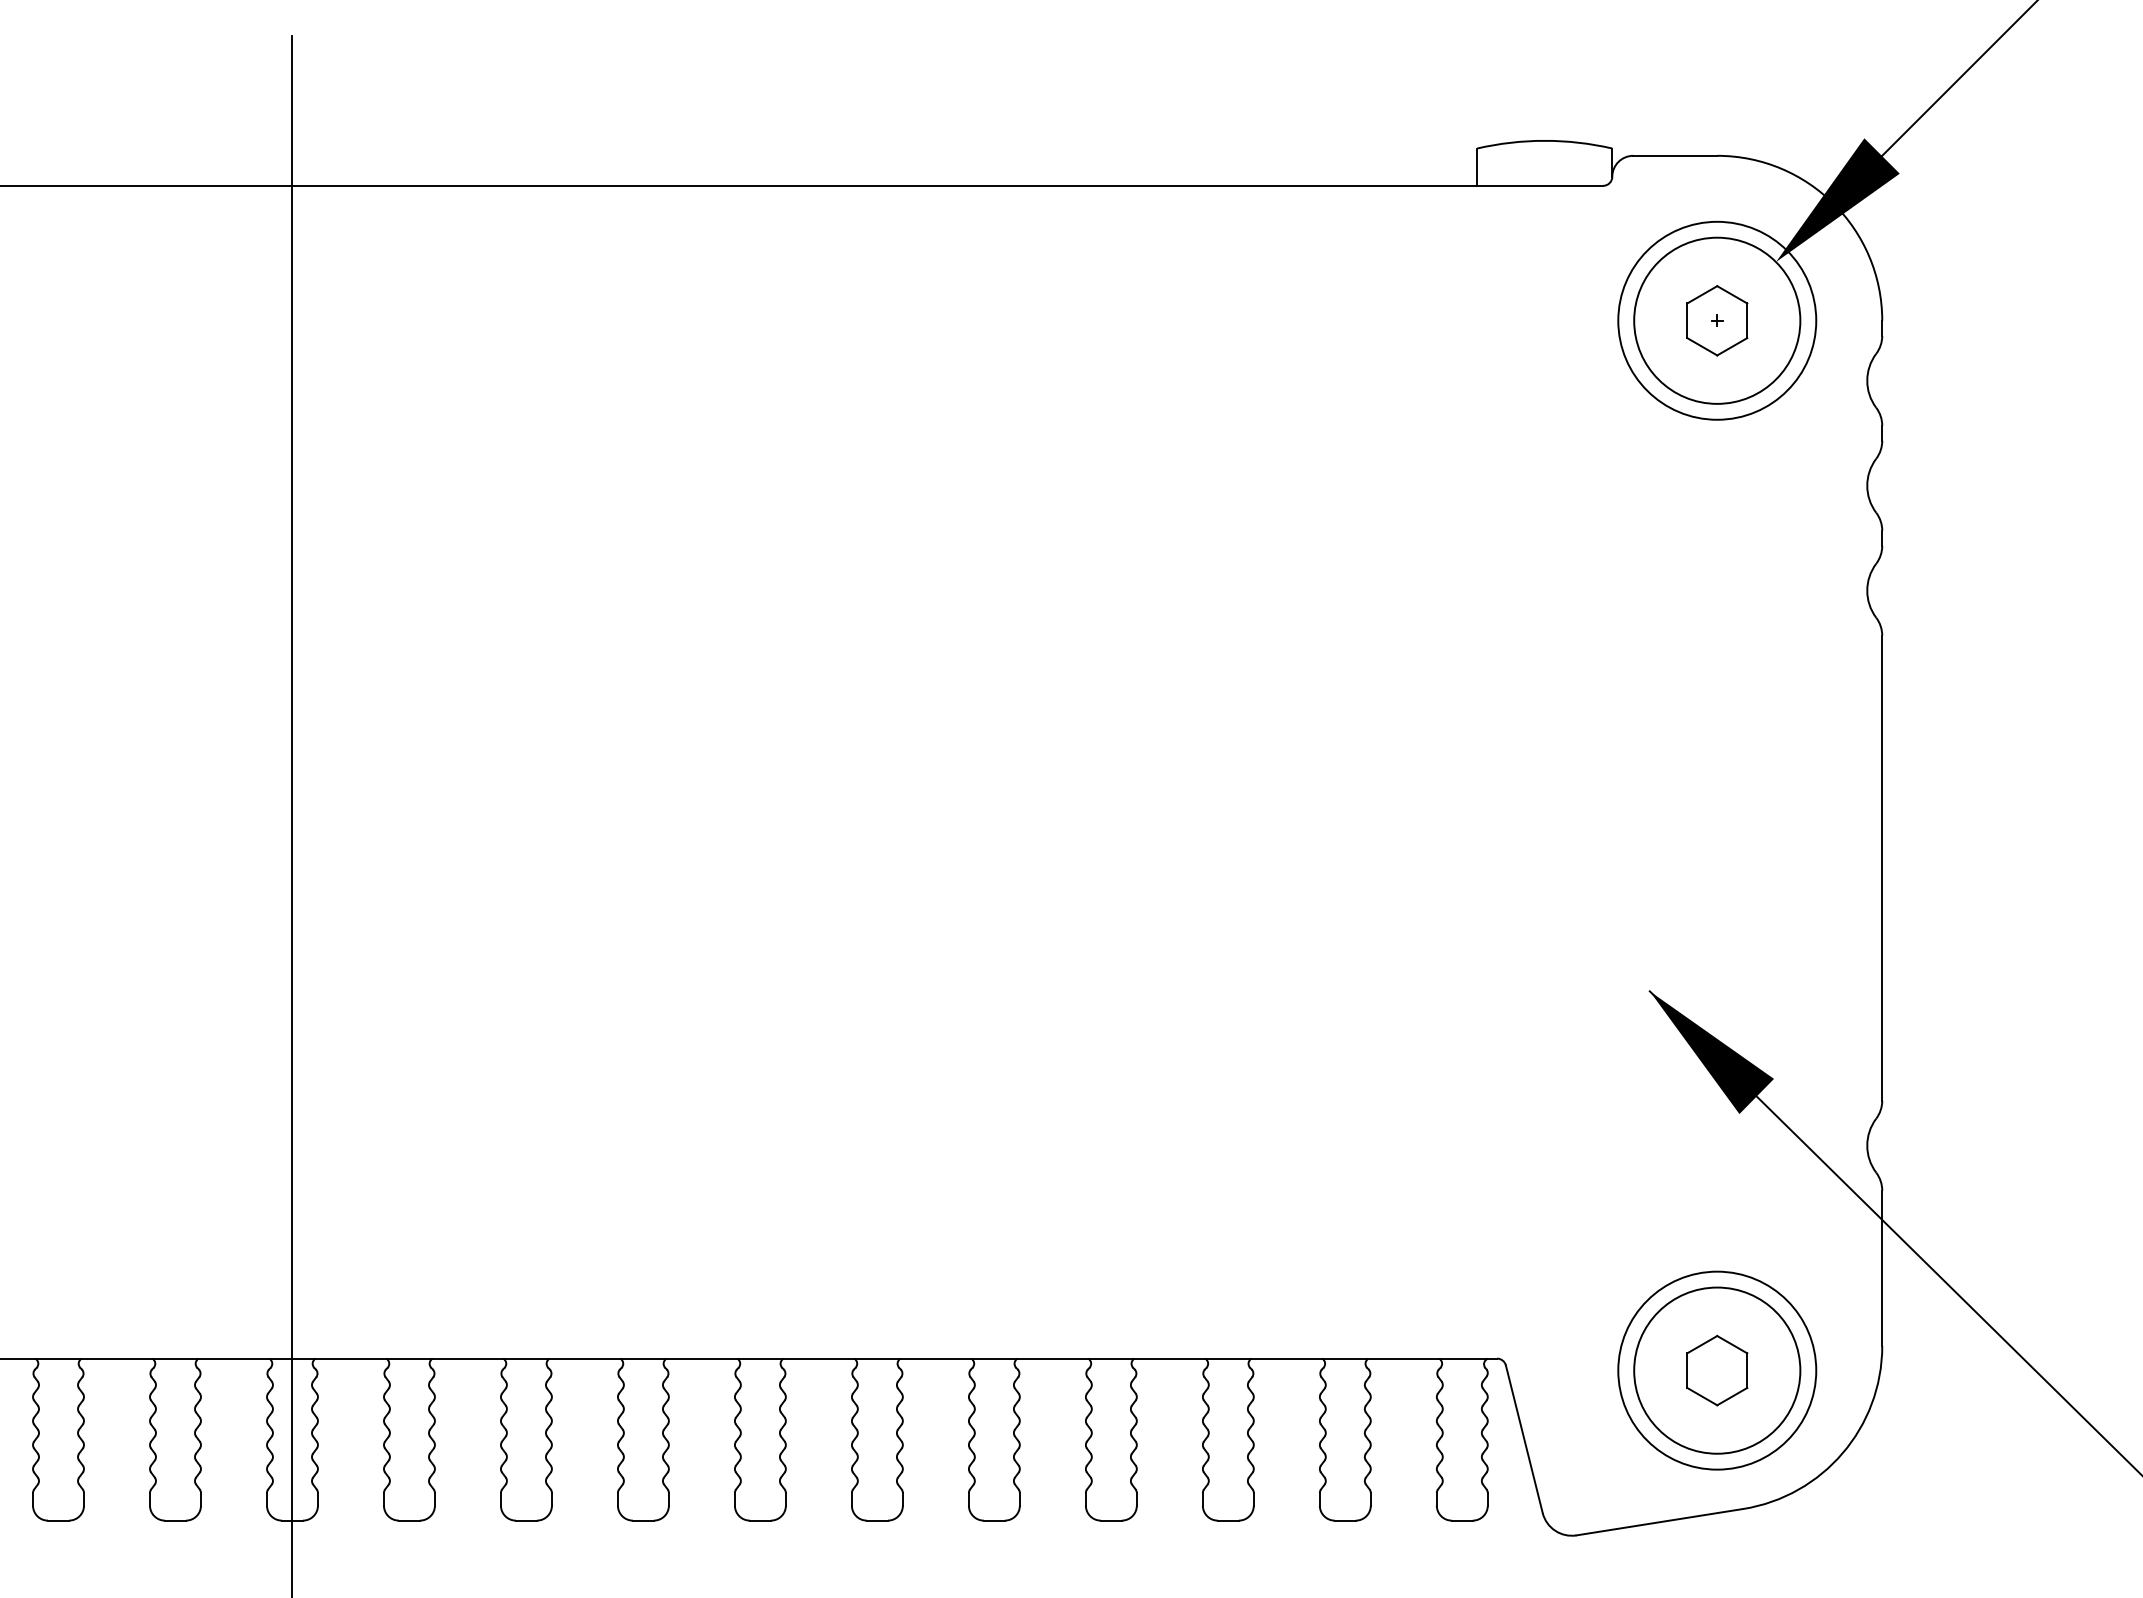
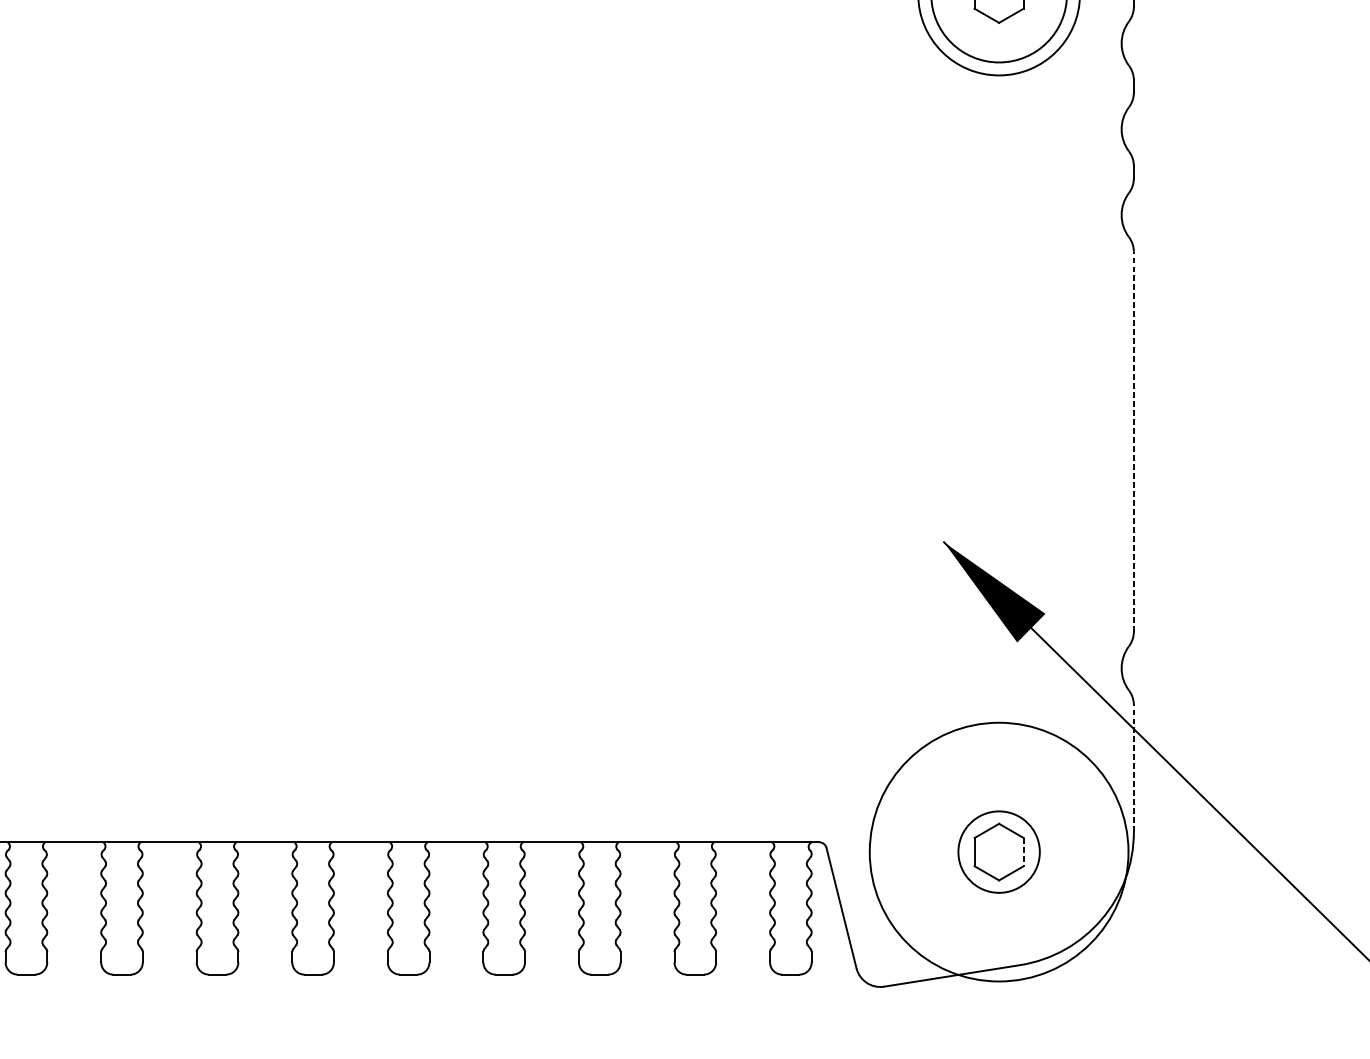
line: (1882, 867) -> (1134, 441), solid -> dashed
line: (1882, 1268) -> (1134, 768), solid -> dashed
circle: (1717, 1370) -> (999, 851), size x0.6
circle: (1717, 1370) -> (999, 851), size x1.6
line: (1747, 1371) -> (1023, 852), solid -> dashed

